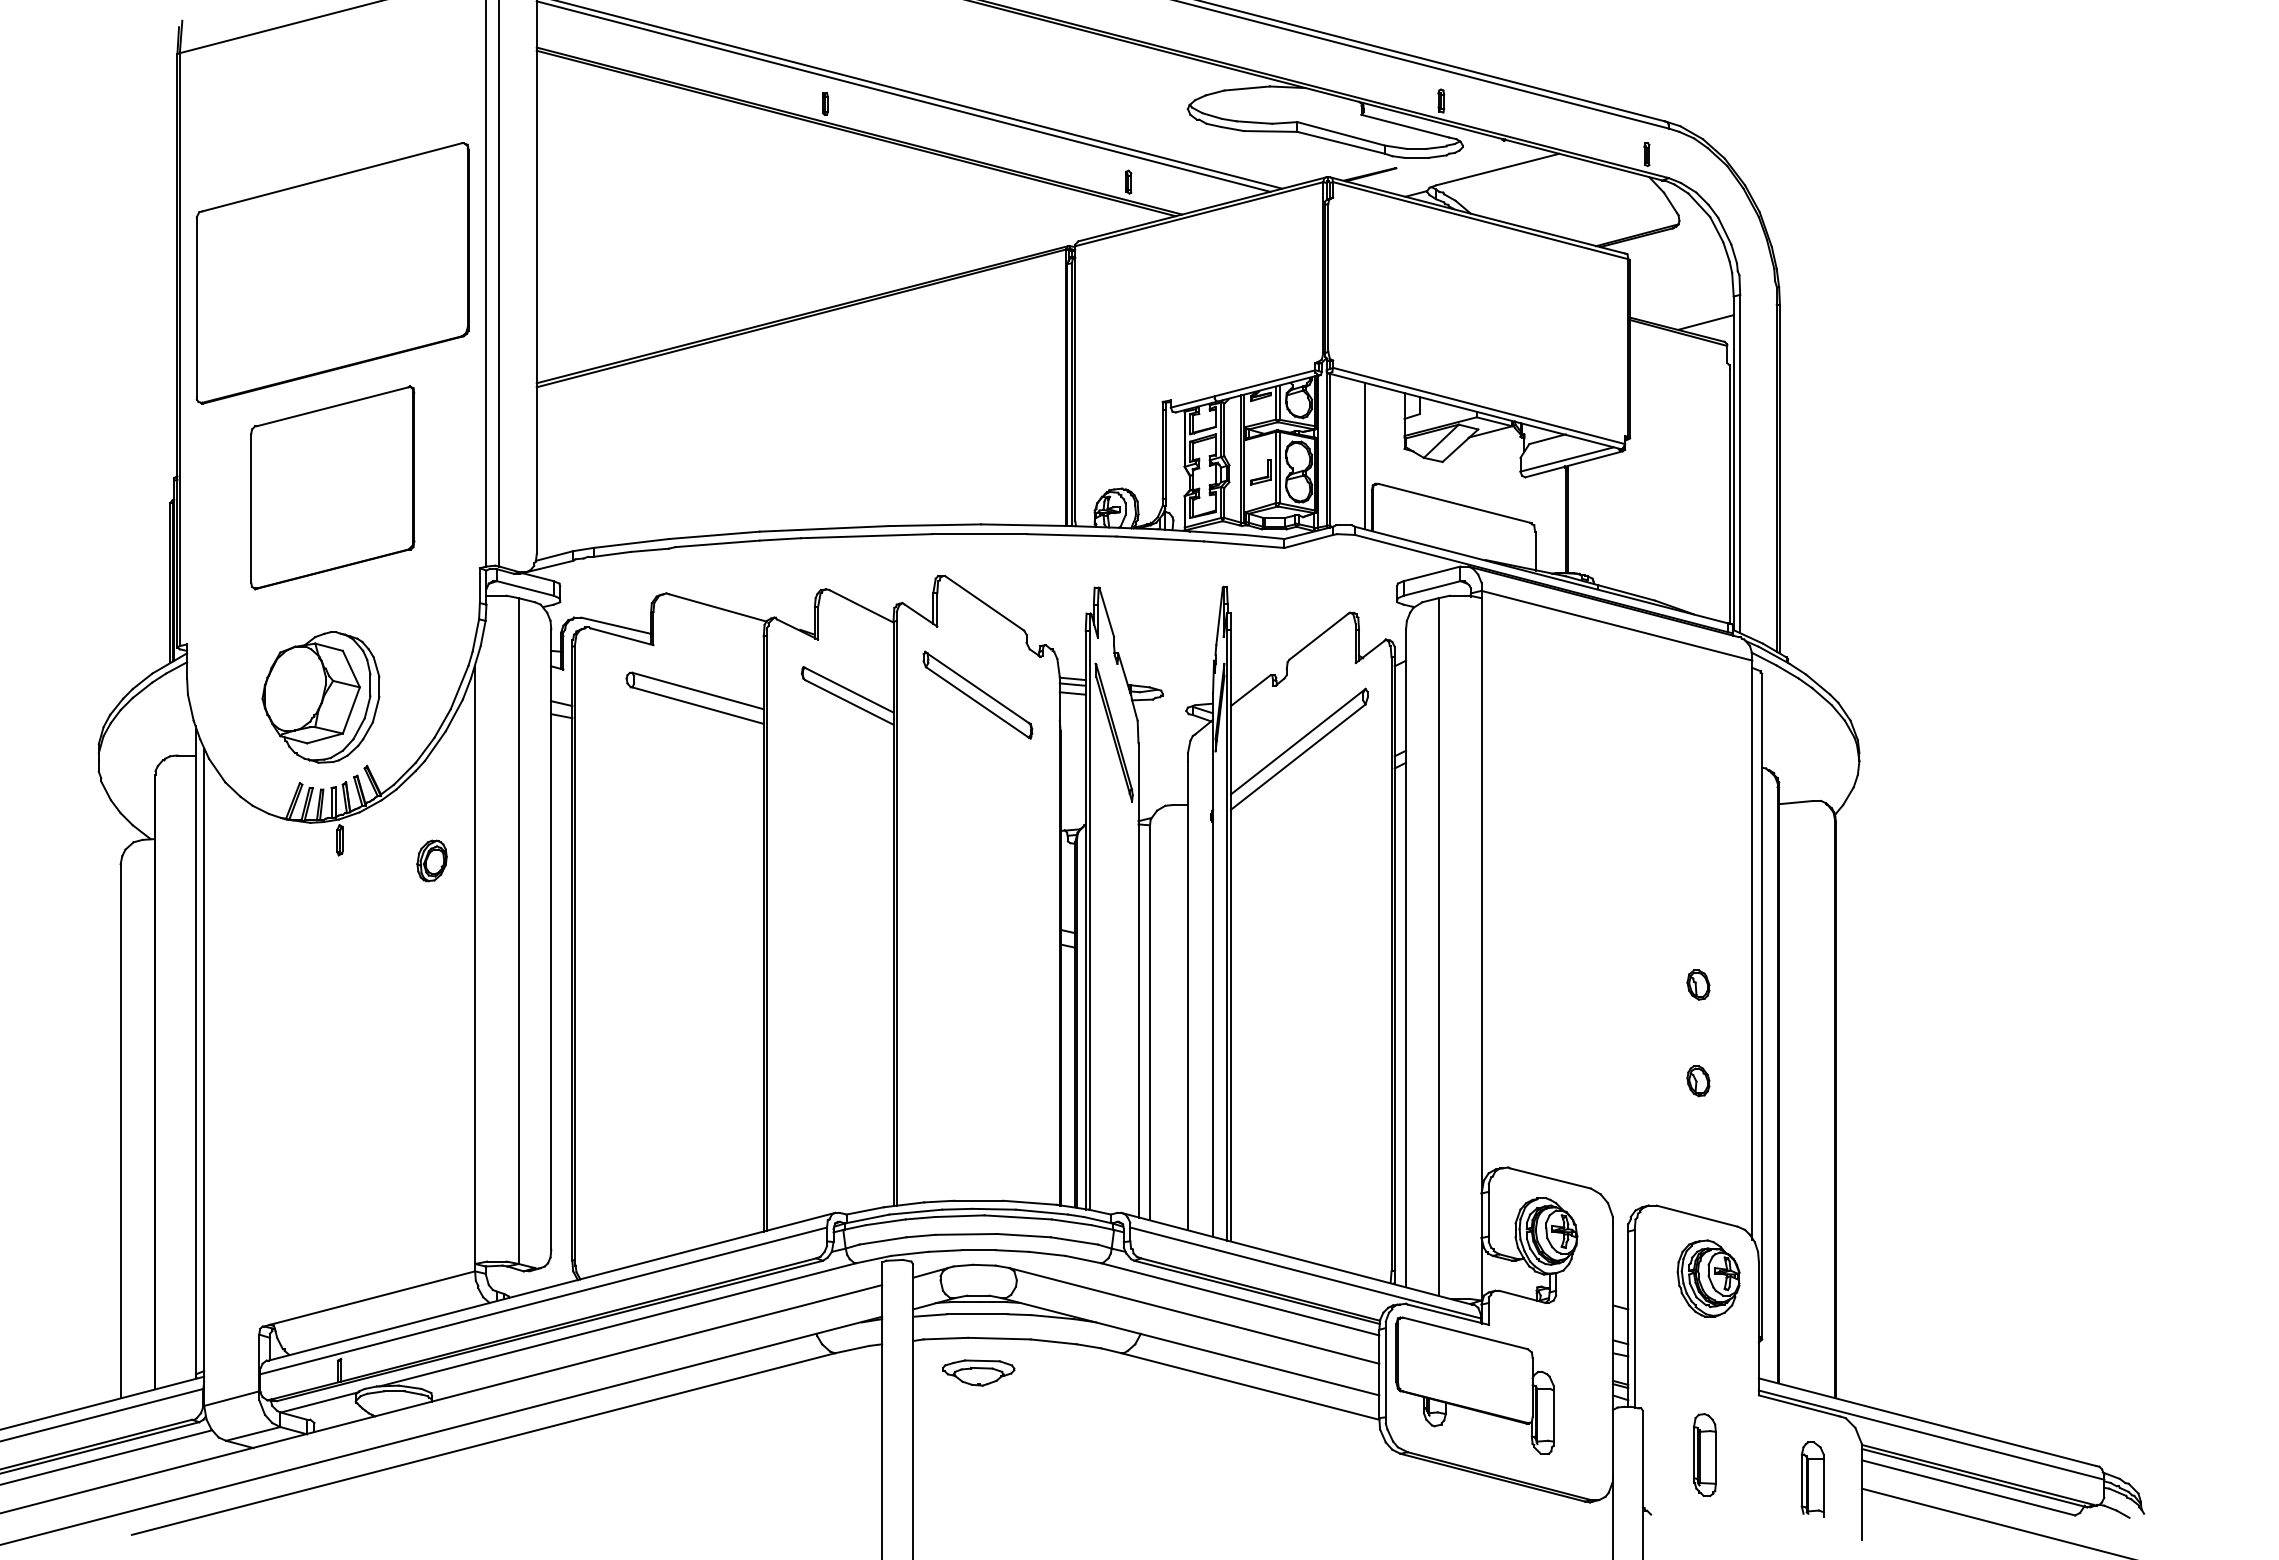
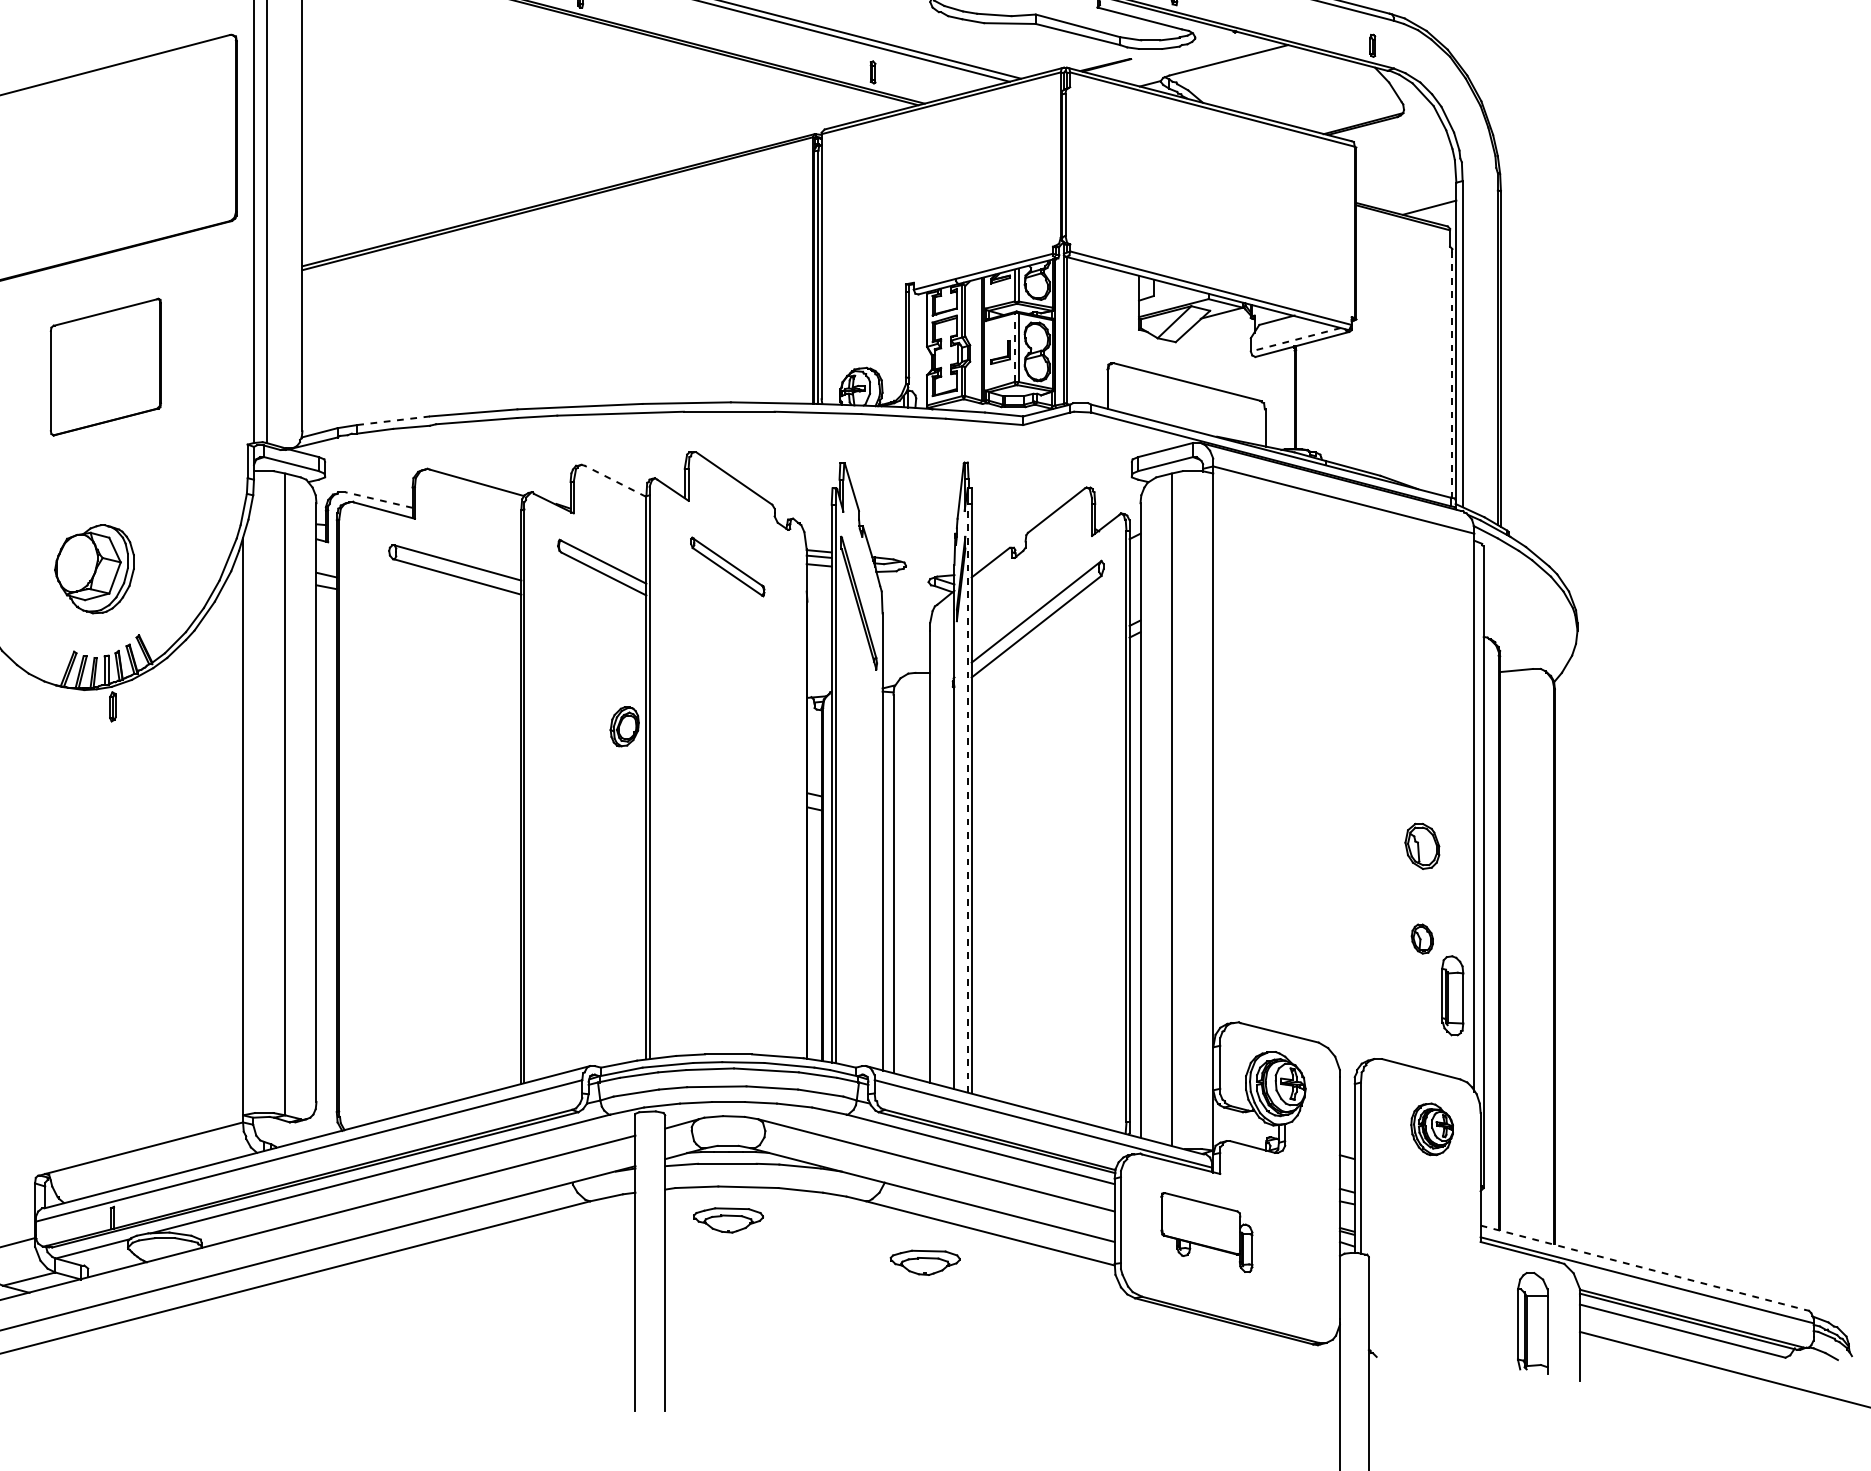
line: (1364, 455) -> (1100, 335), removed
line: (1566, 459) -> (1295, 339), solid -> dashed
line: (1275, 467) -> (1014, 347), solid -> dashed
part: (332, 487) -> (105, 366), size x0.7
line: (1729, 496) -> (1452, 375), solid -> dashed
line: (631, 543) -> (393, 420), solid -> dashed
line: (861, 606) -> (615, 481), solid -> dashed
line: (616, 625) -> (379, 499), solid -> dashed
part: (977, 694) -> (727, 566), size x0.7
part: (320, 697) -> (94, 569), size x0.7
part: (431, 860) -> (624, 726), moved
line: (1226, 934) -> (967, 797), solid -> dashed
part: (1698, 984) -> (1422, 845), size x1.6
part: (1708, 1278) -> (1432, 1129), size x0.7
part: (1474, 1385) -> (1206, 1232), size x0.6
part: (1182, 1416) -> (924, 1262), added
line: (1928, 1422) -> (1644, 1268), solid -> dashed
part: (1704, 1454) -> (1452, 995), moved
part: (1812, 1479) -> (1532, 1323), size x1.4

